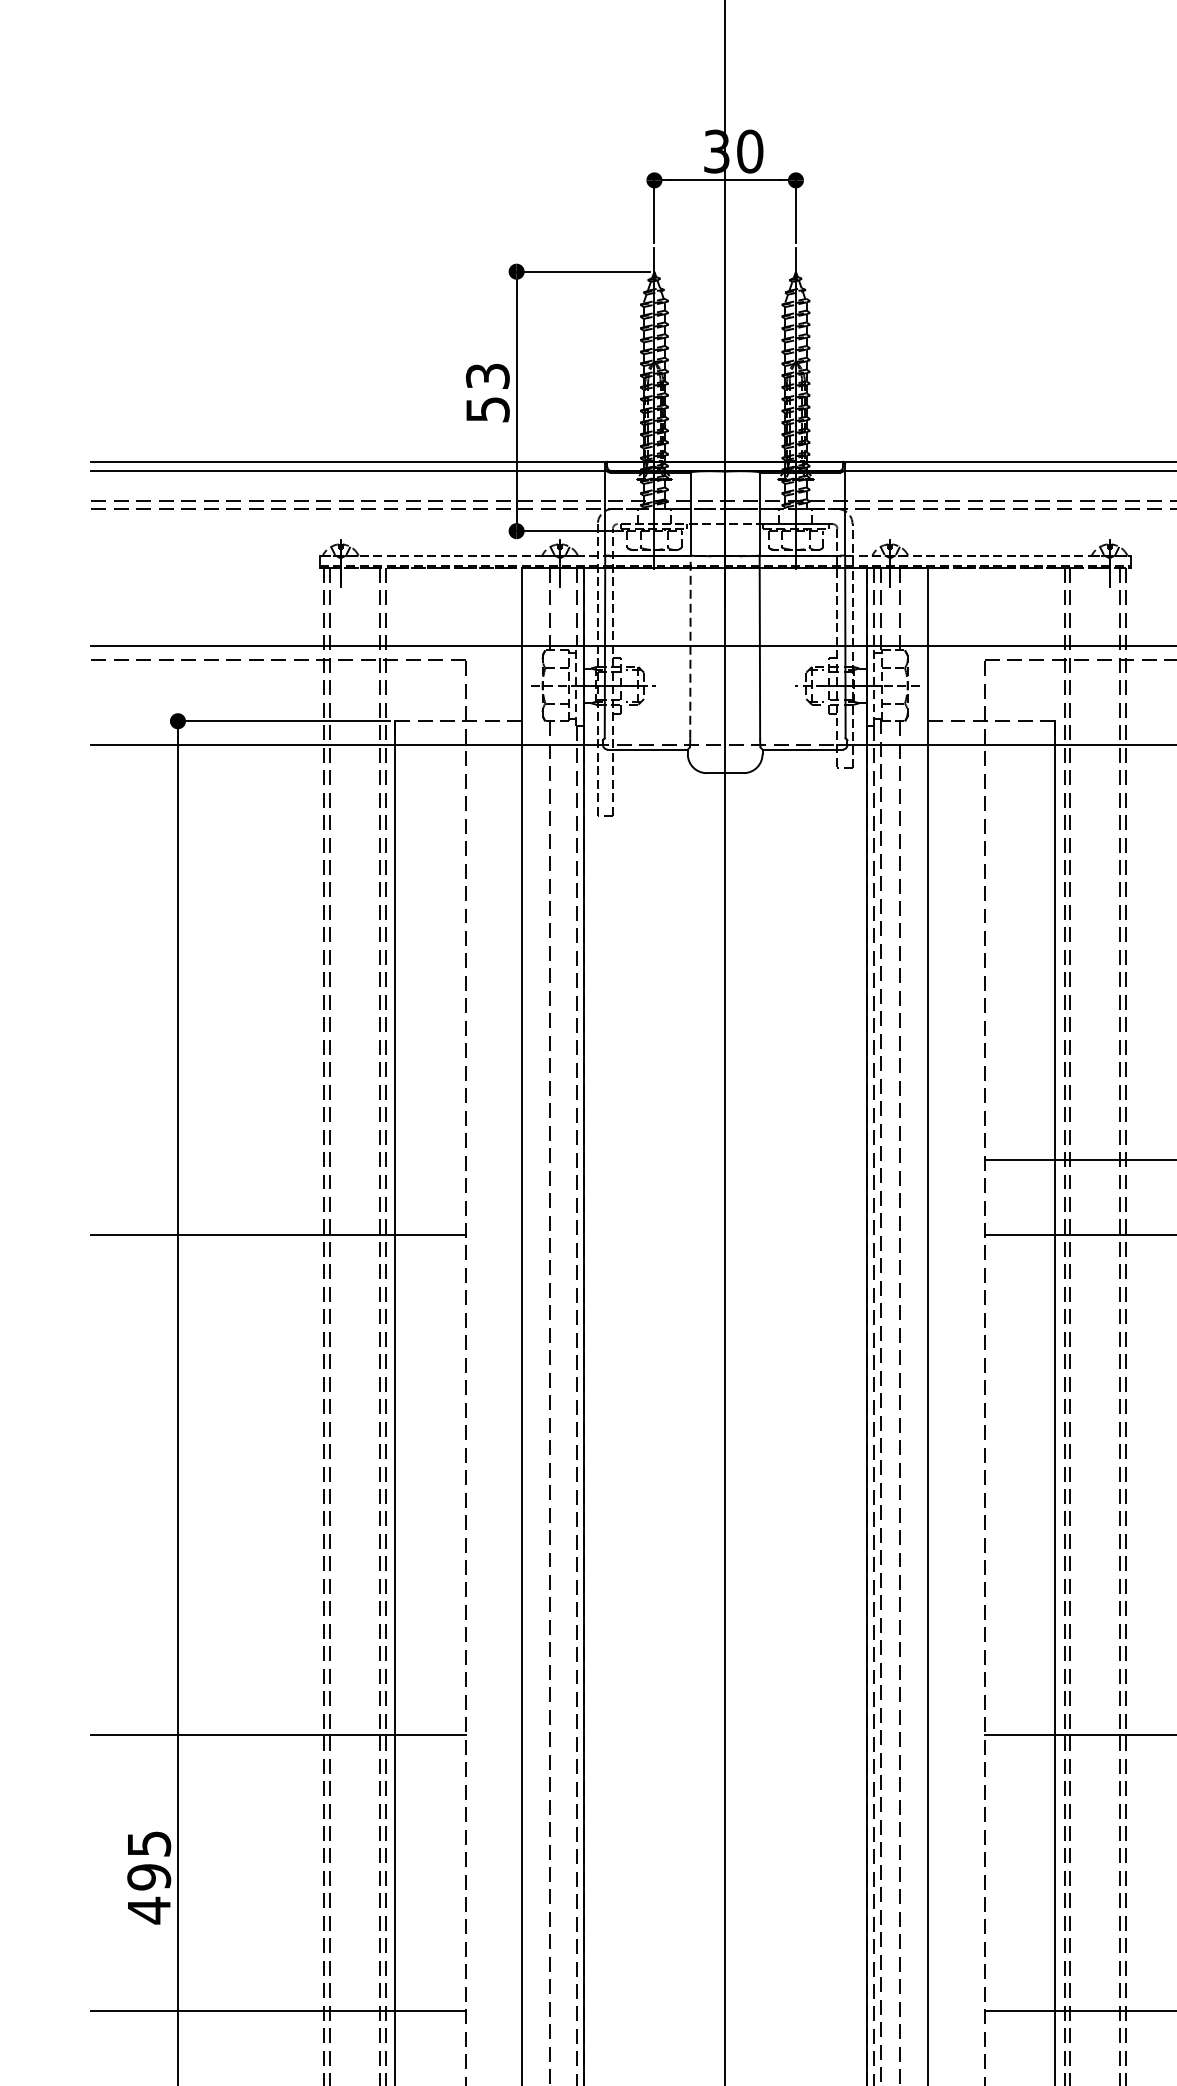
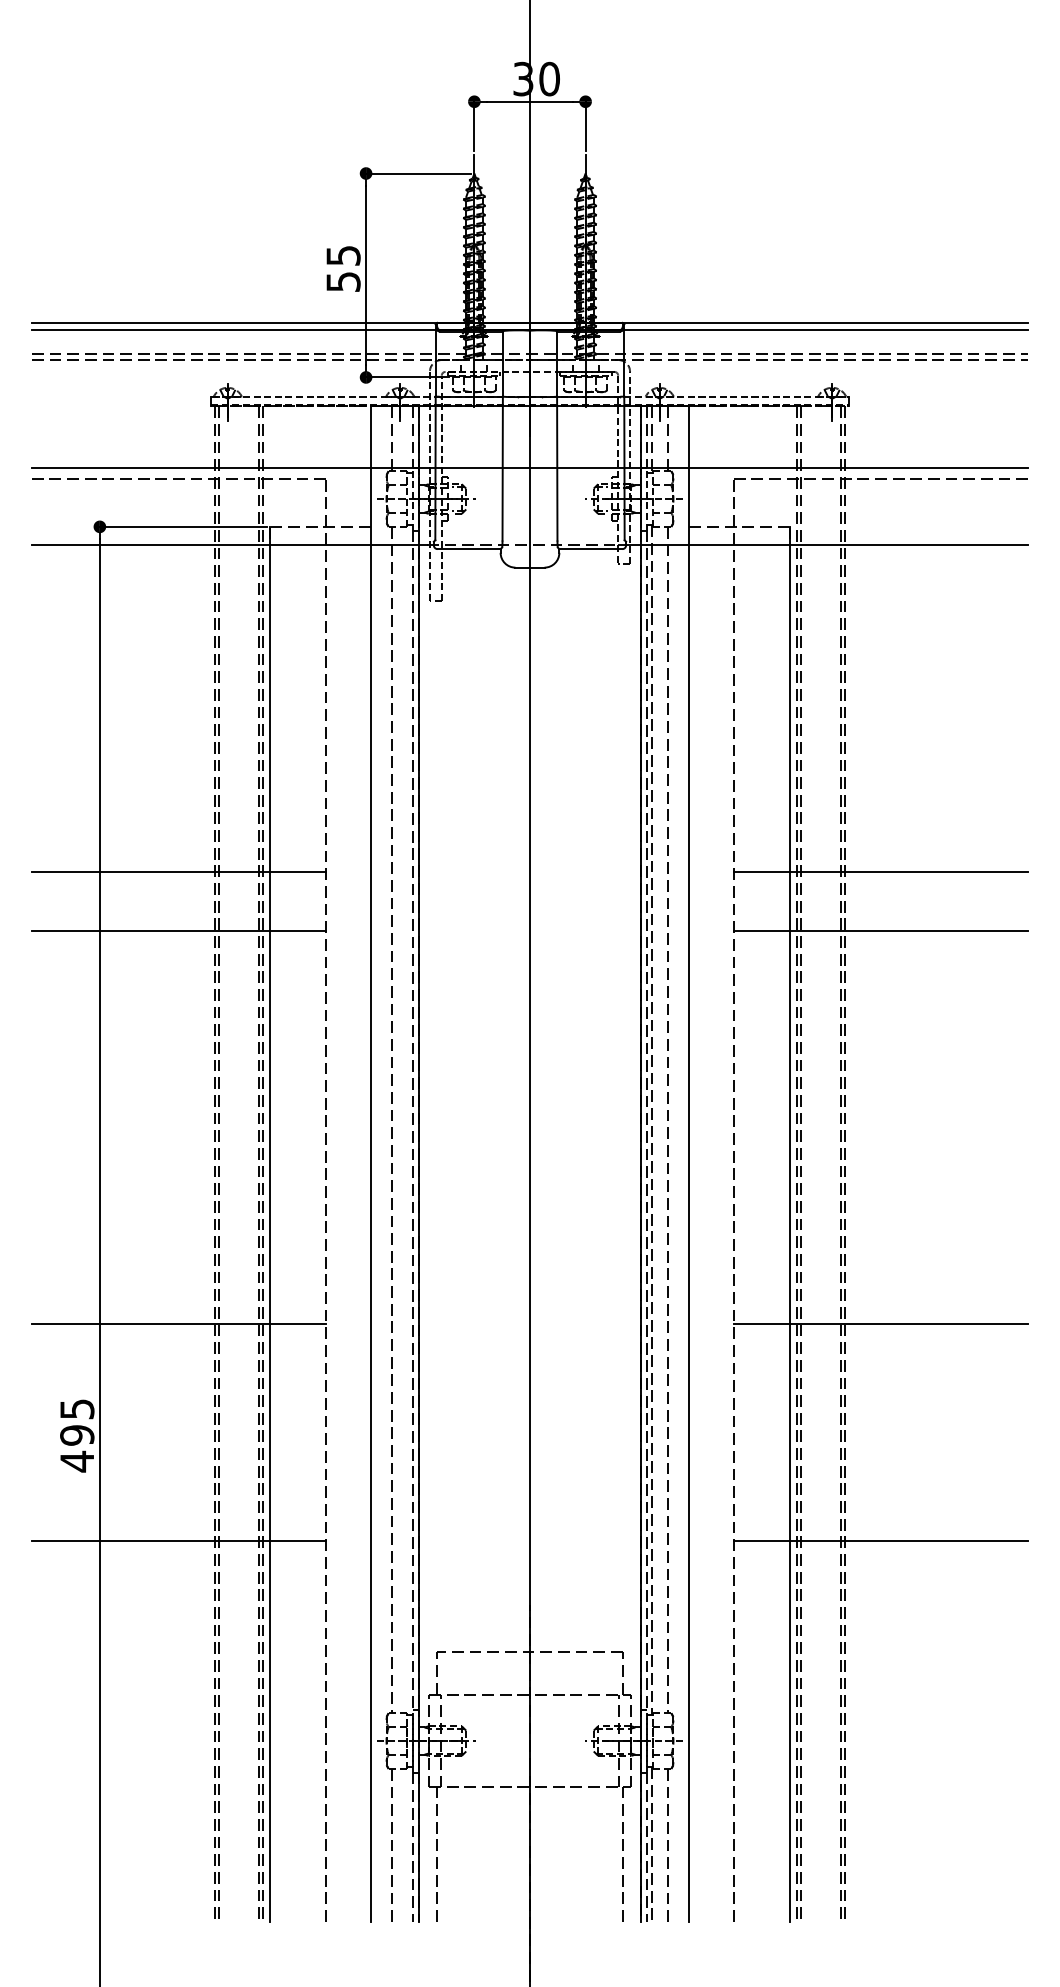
text: (487, 375) -> (343, 255), 53 -> 55
line: (690, 646) -> (502, 468), dashed -> solid
line: (277, 1159) -> (178, 871), added

